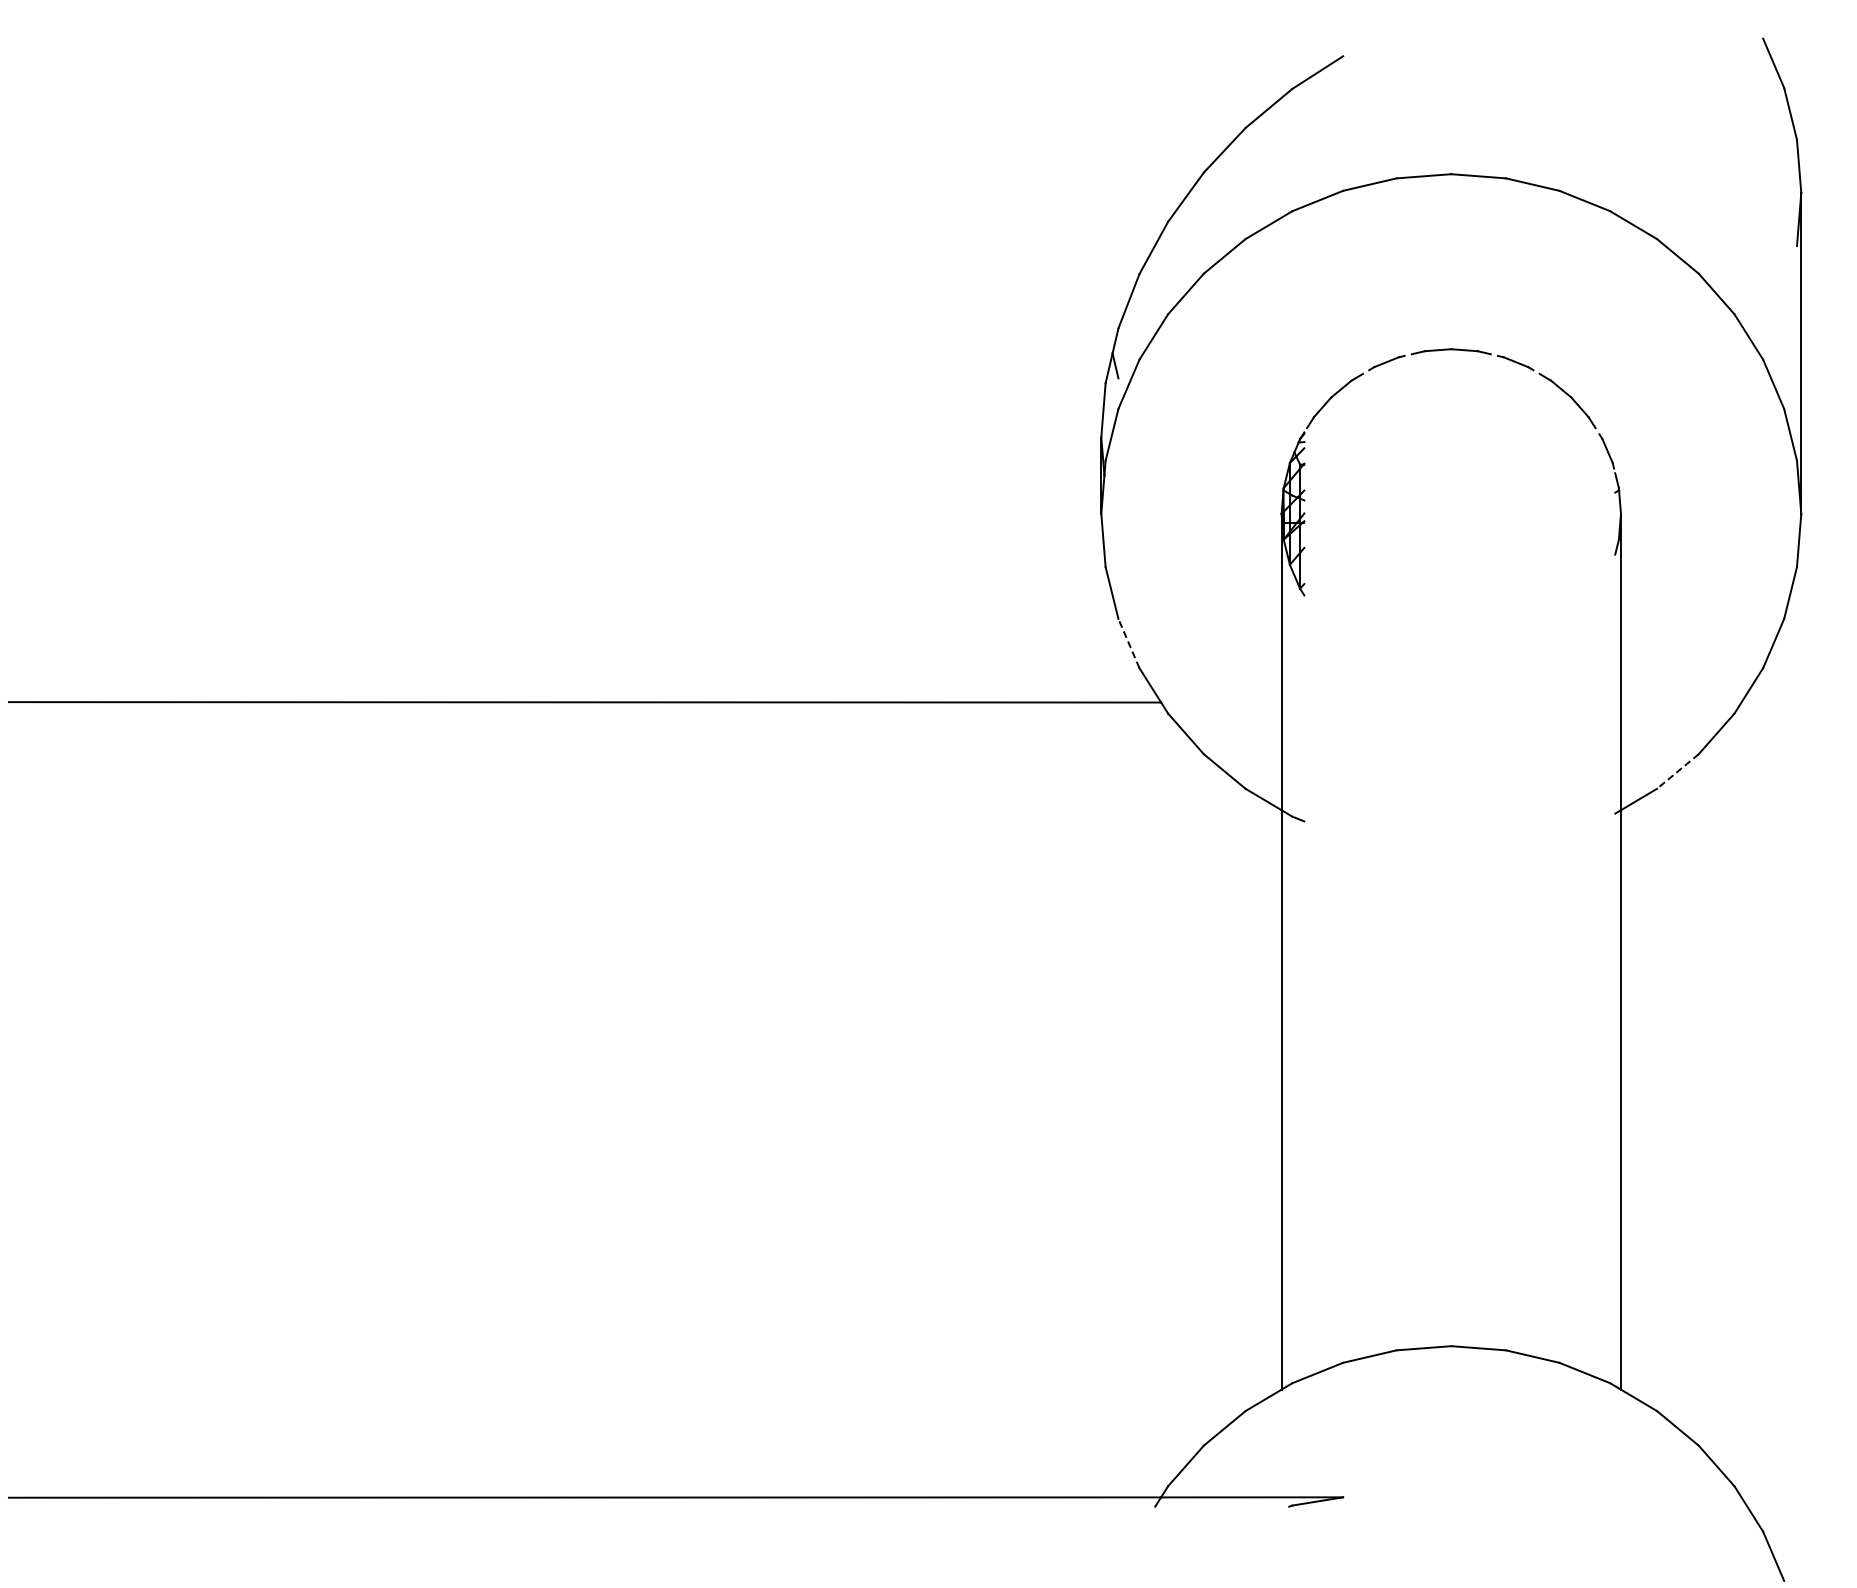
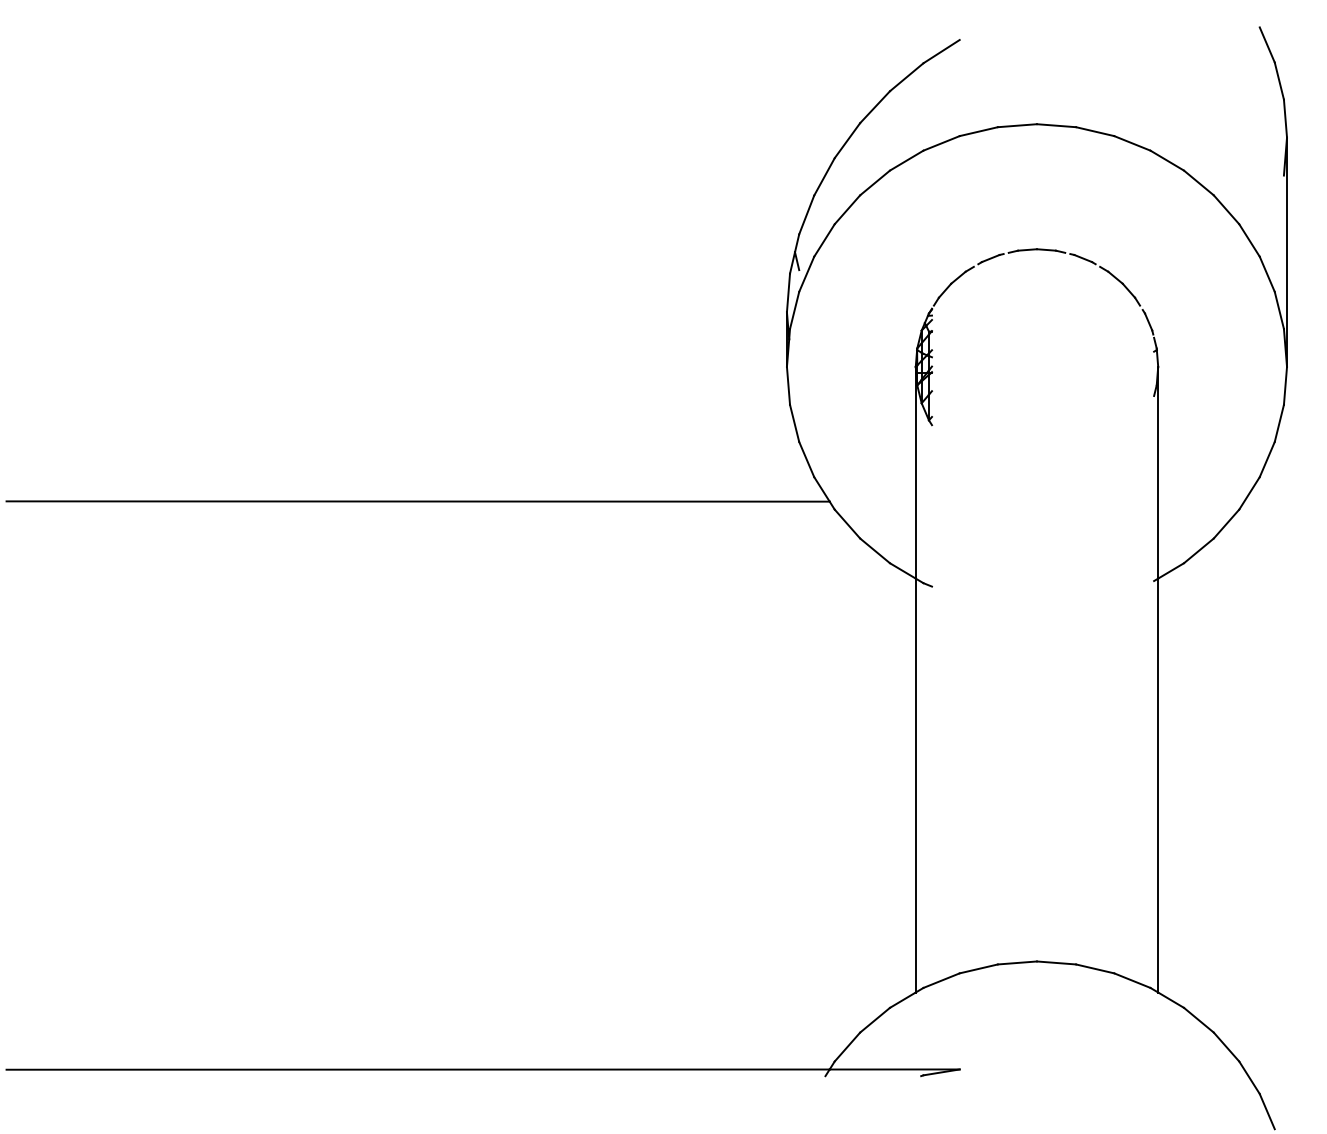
line: (1128, 643) -> (806, 459), dashed -> solid
line: (1677, 771) -> (1198, 550), dashed -> solid

